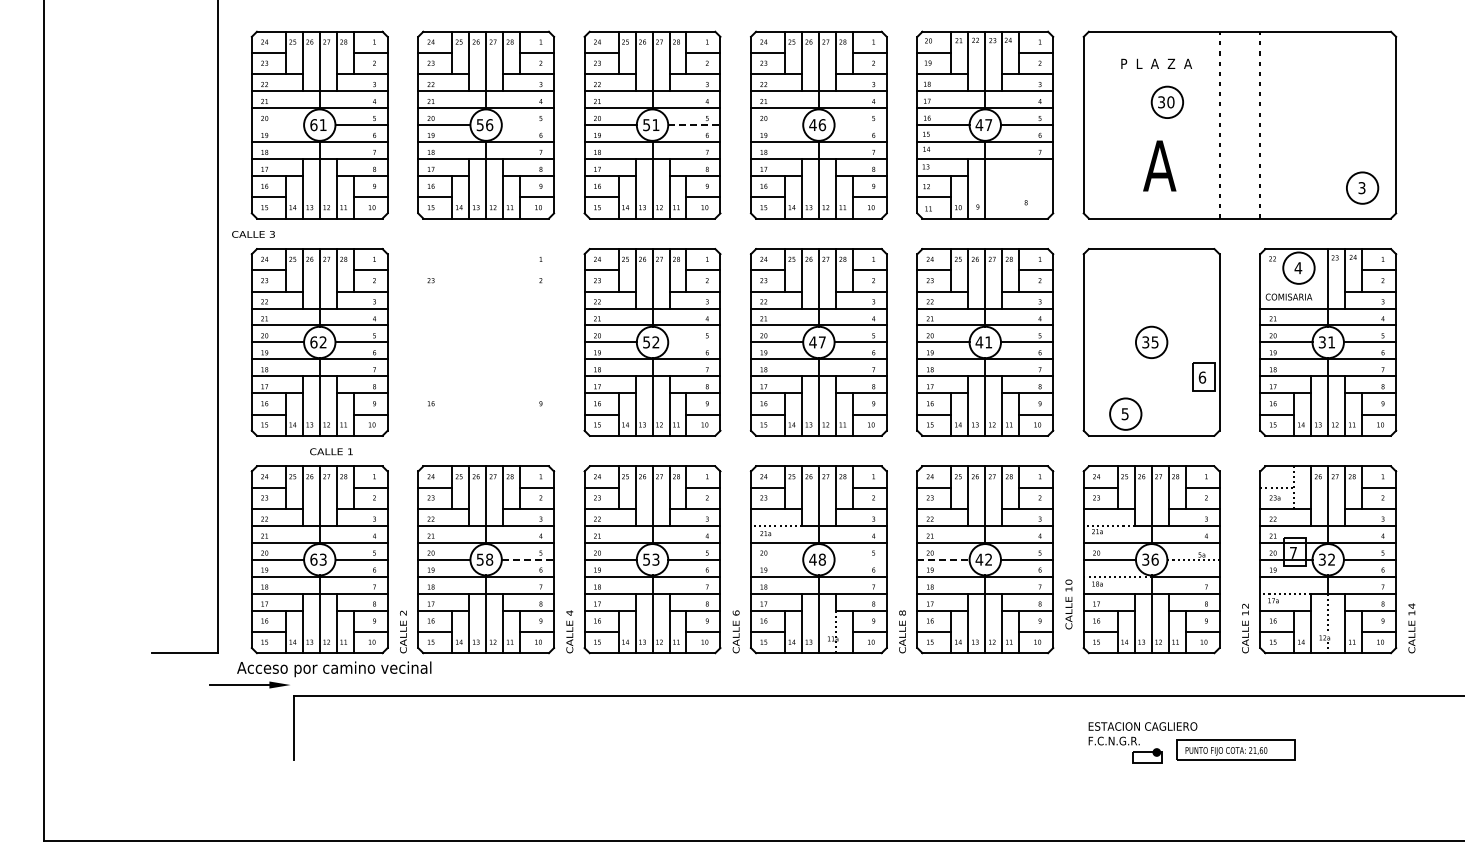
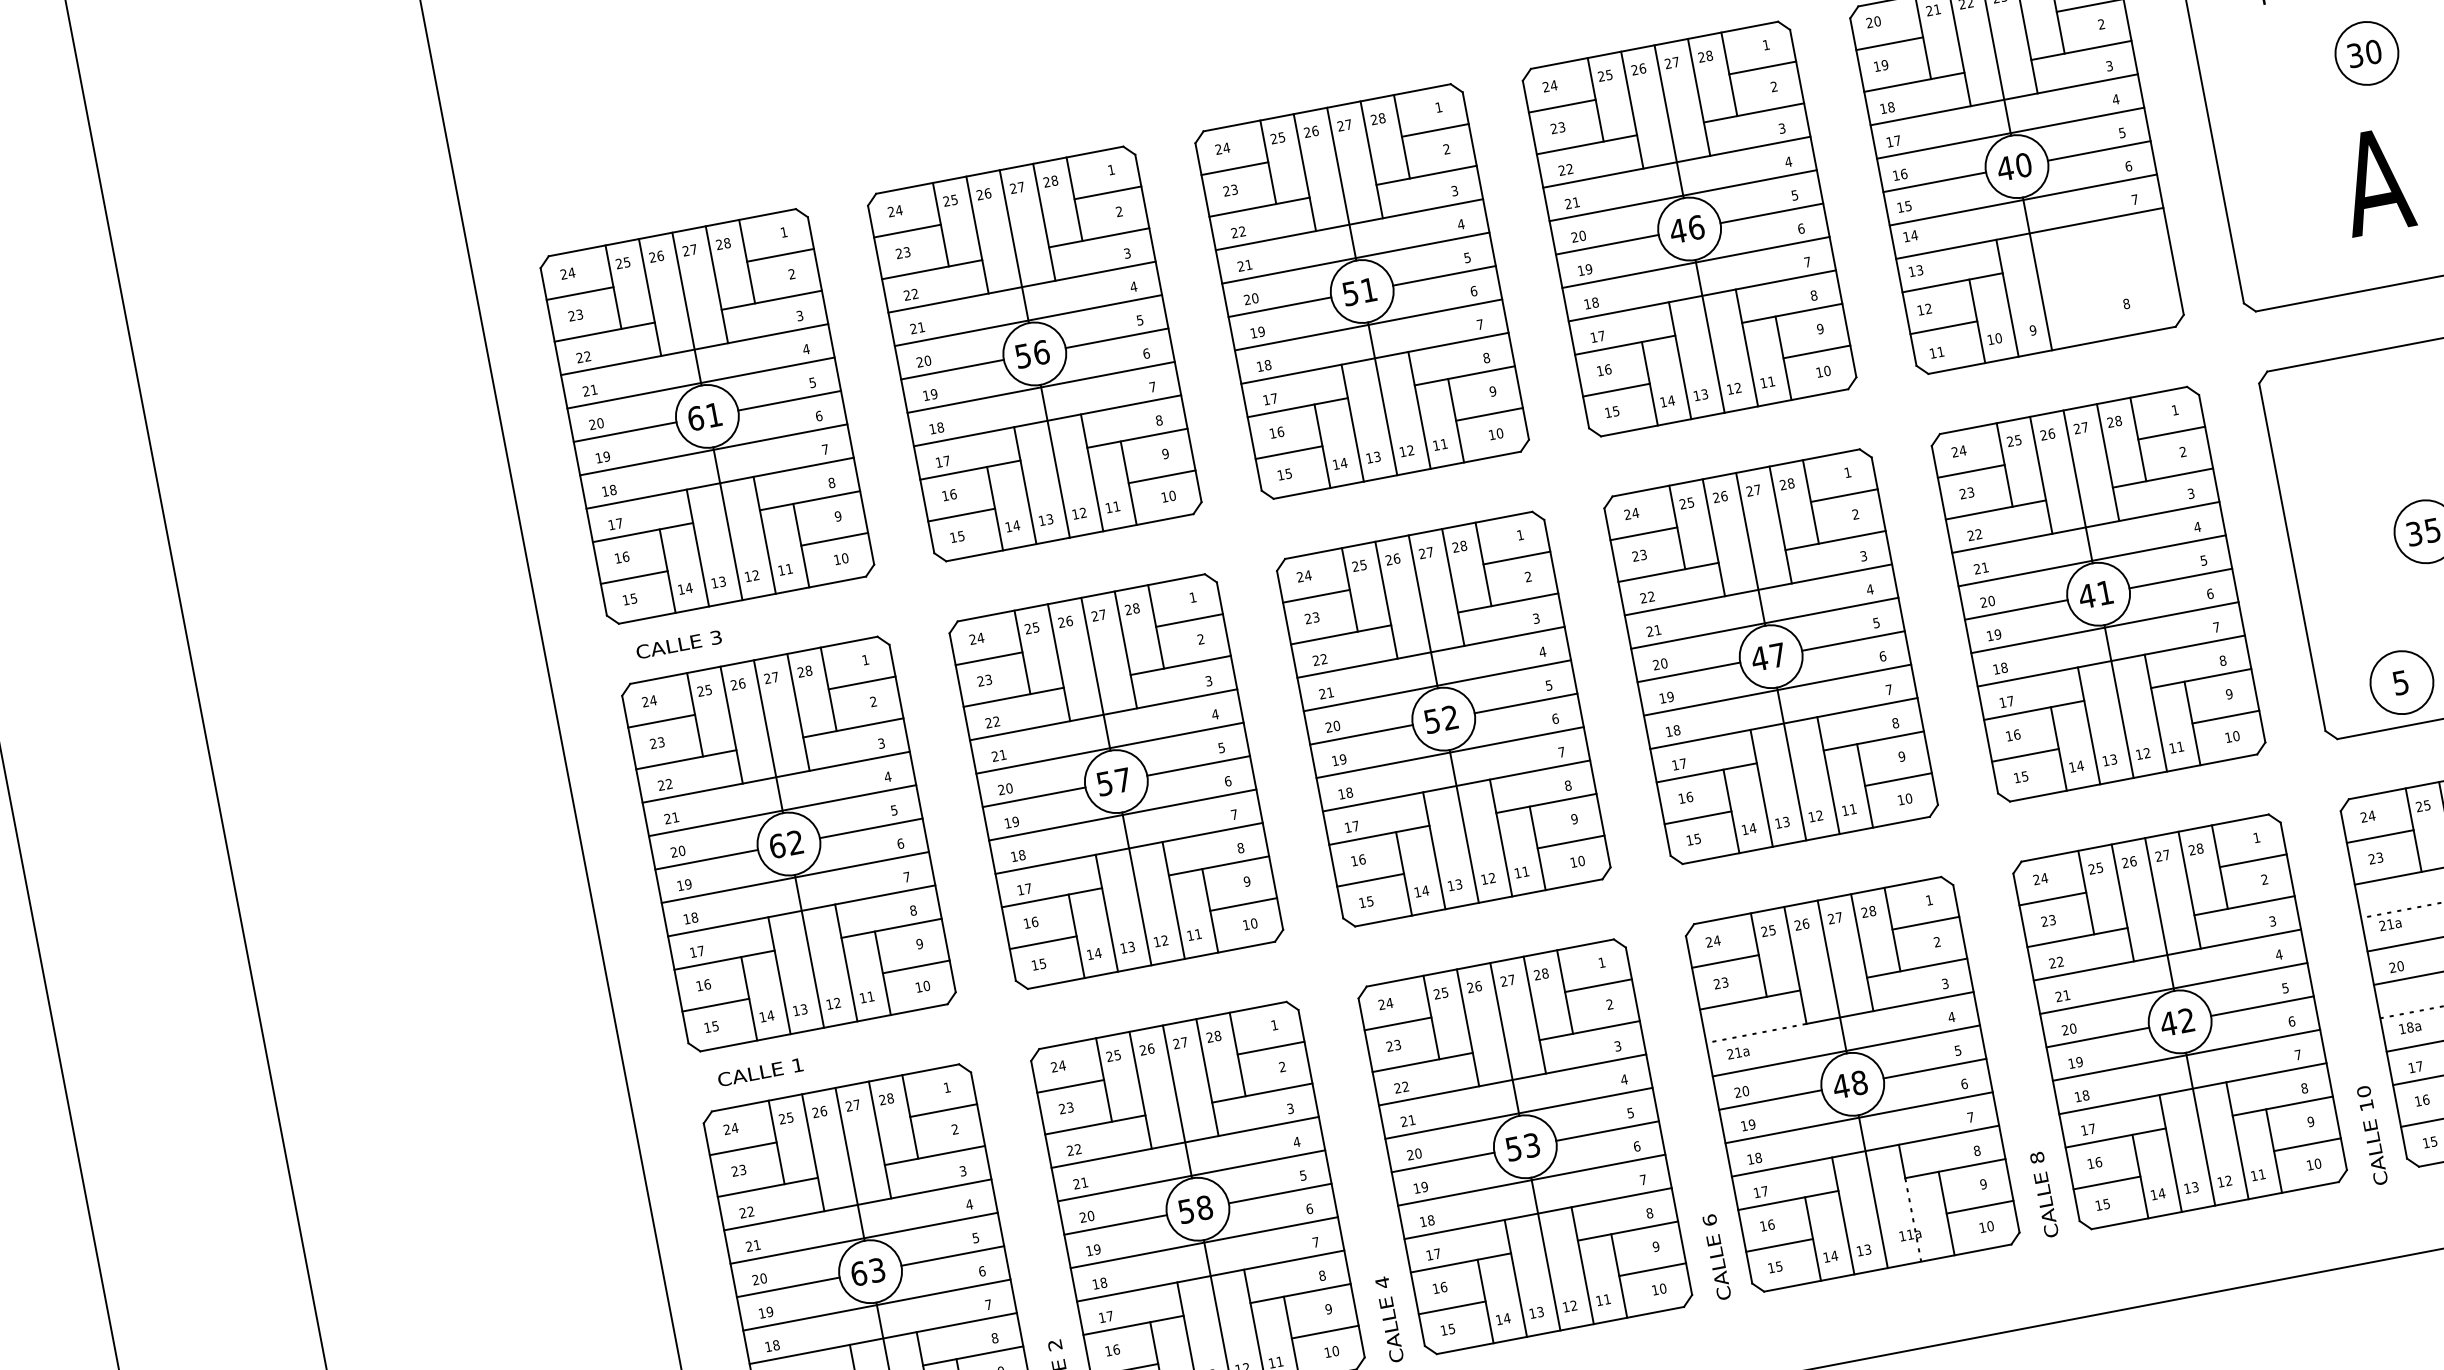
line: (277, 125) -> (624, 432), added
line: (527, 125) -> (1116, 339), added
line: (694, 125) -> (1444, 276), dashed -> solid
line: (777, 125) -> (1608, 245), added
line: (860, 125) -> (1771, 214), added
text: (988, 125) -> (2023, 166), 47 -> 40
text: (253, 234) -> (679, 644), moved
part: (486, 342) -> (1117, 781), added
line: (694, 342) -> (1526, 703), added
text: (331, 451) -> (760, 1071), moved
line: (528, 559) -> (1281, 1192), dashed -> solid
line: (777, 559) -> (1771, 1099), added
line: (860, 559) -> (1934, 1068), added
line: (943, 559) -> (2097, 1037), dashed -> solid
text: (1068, 604) -> (2371, 1135), moved

